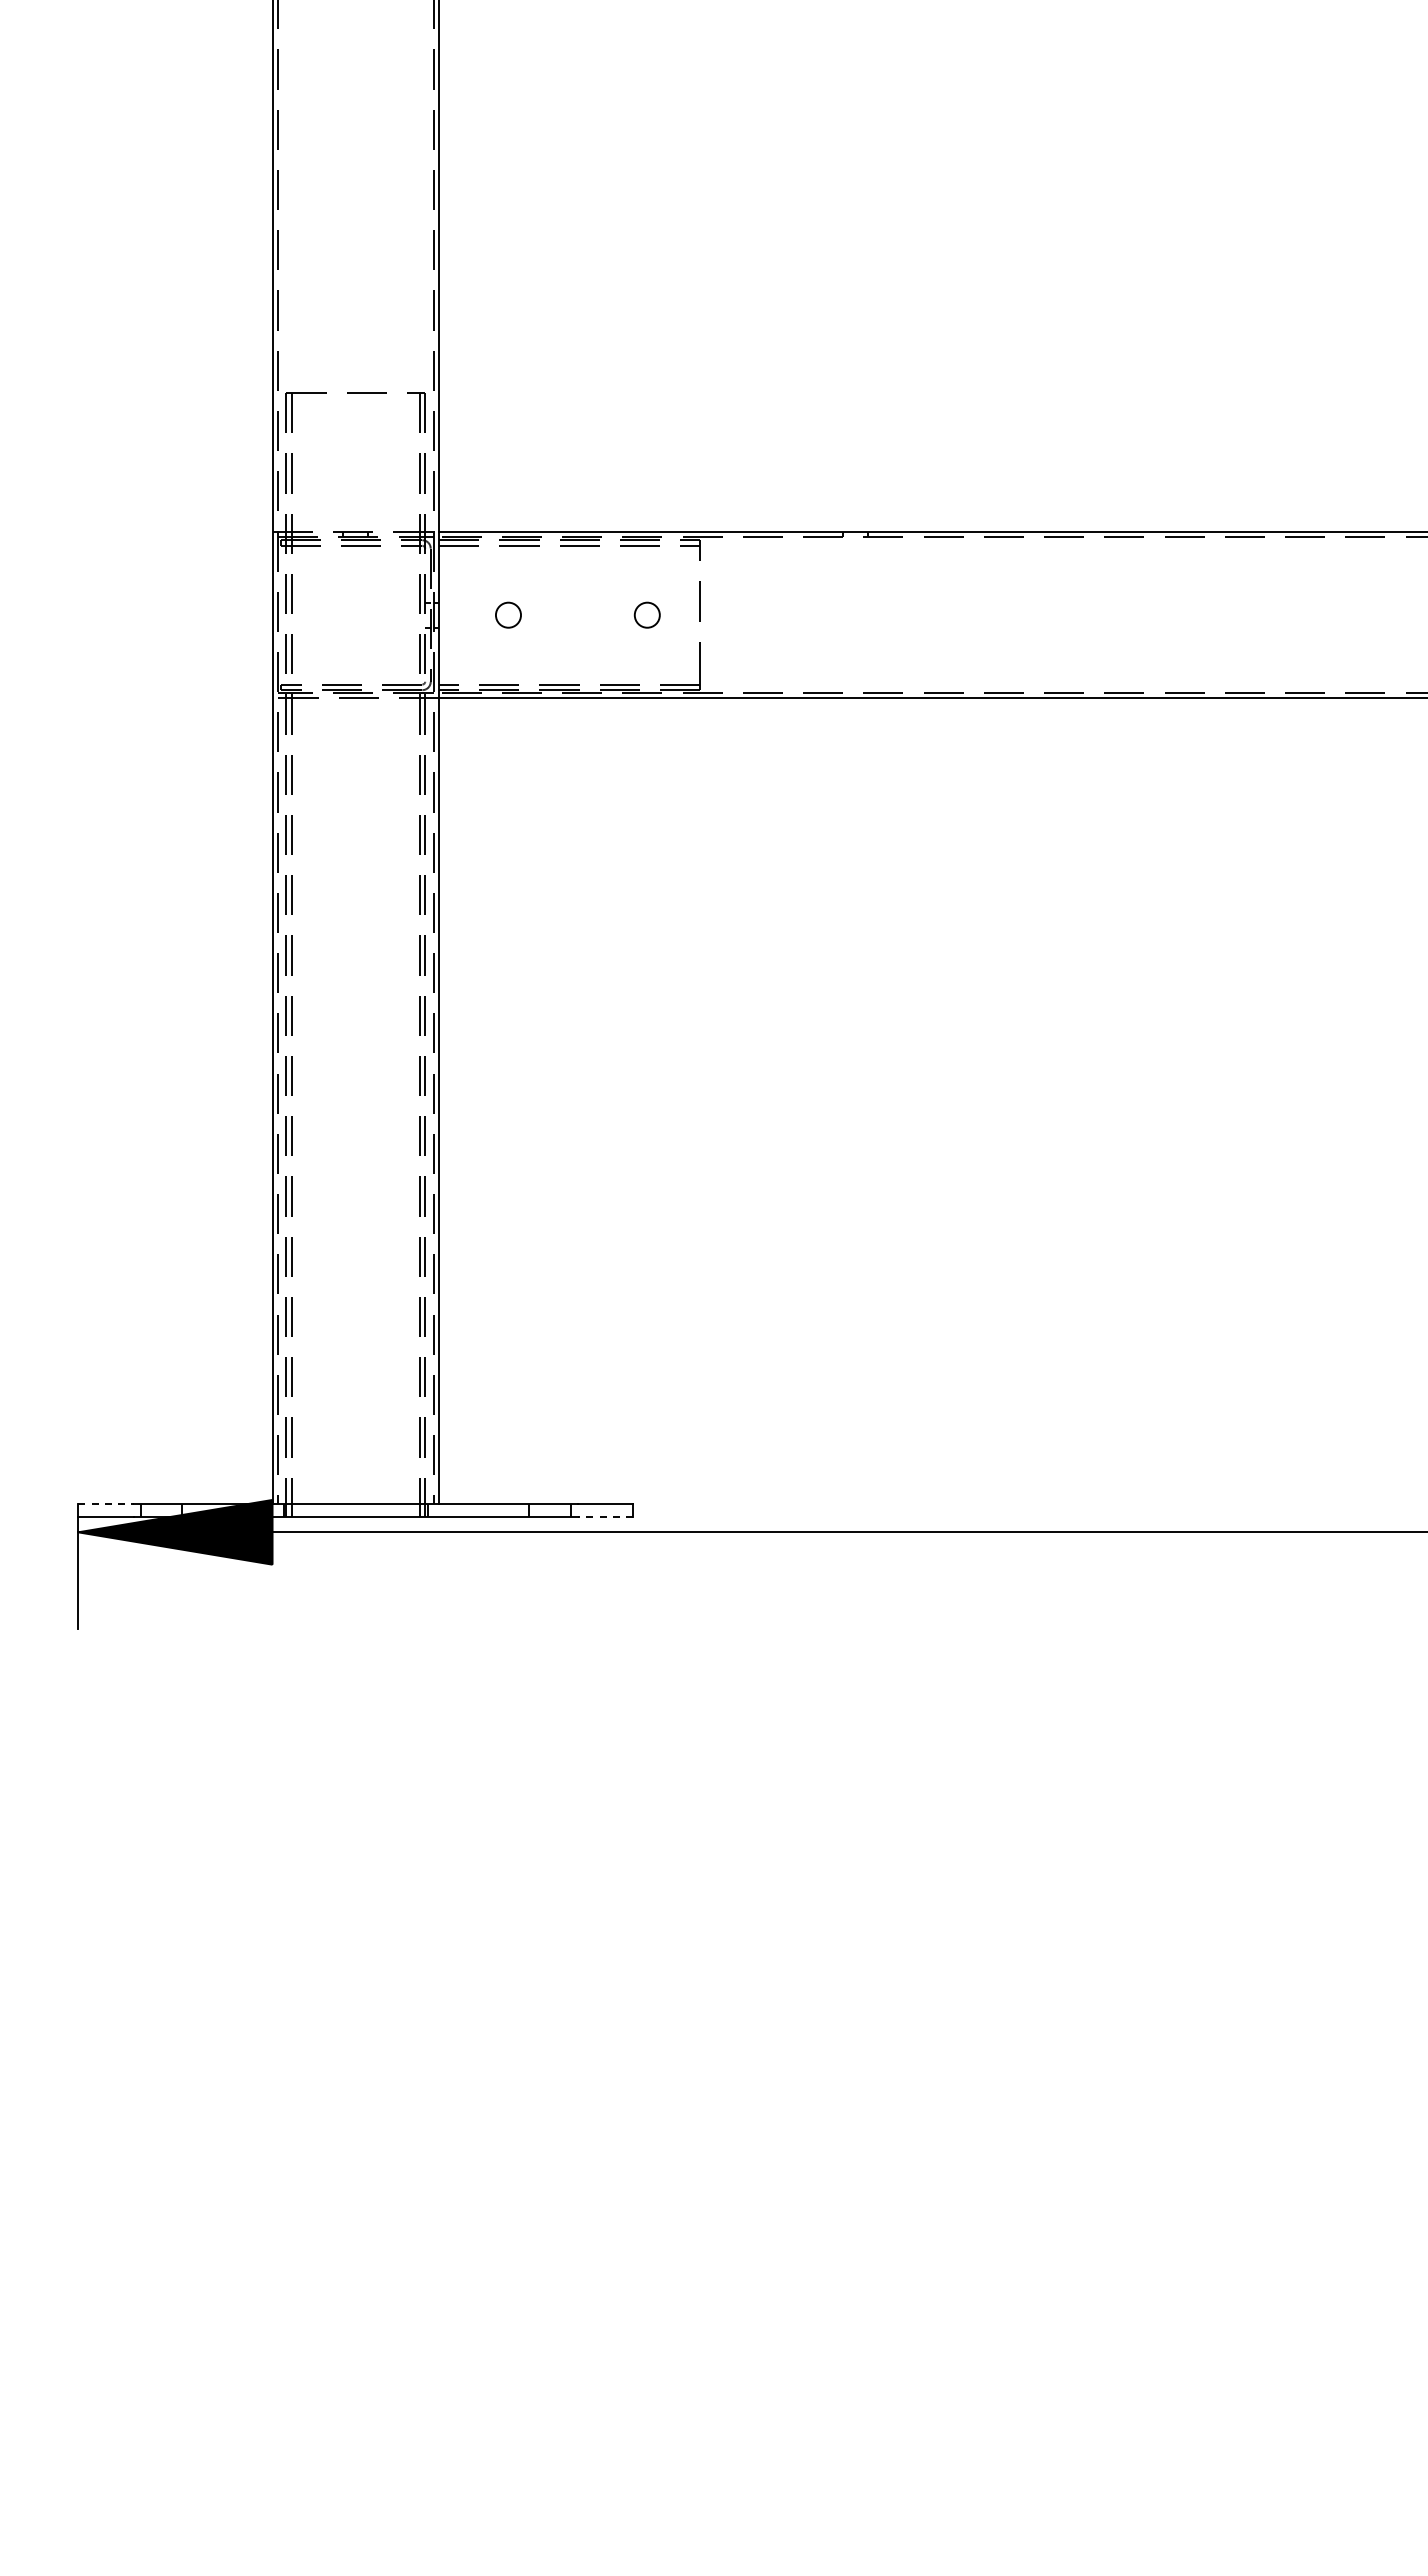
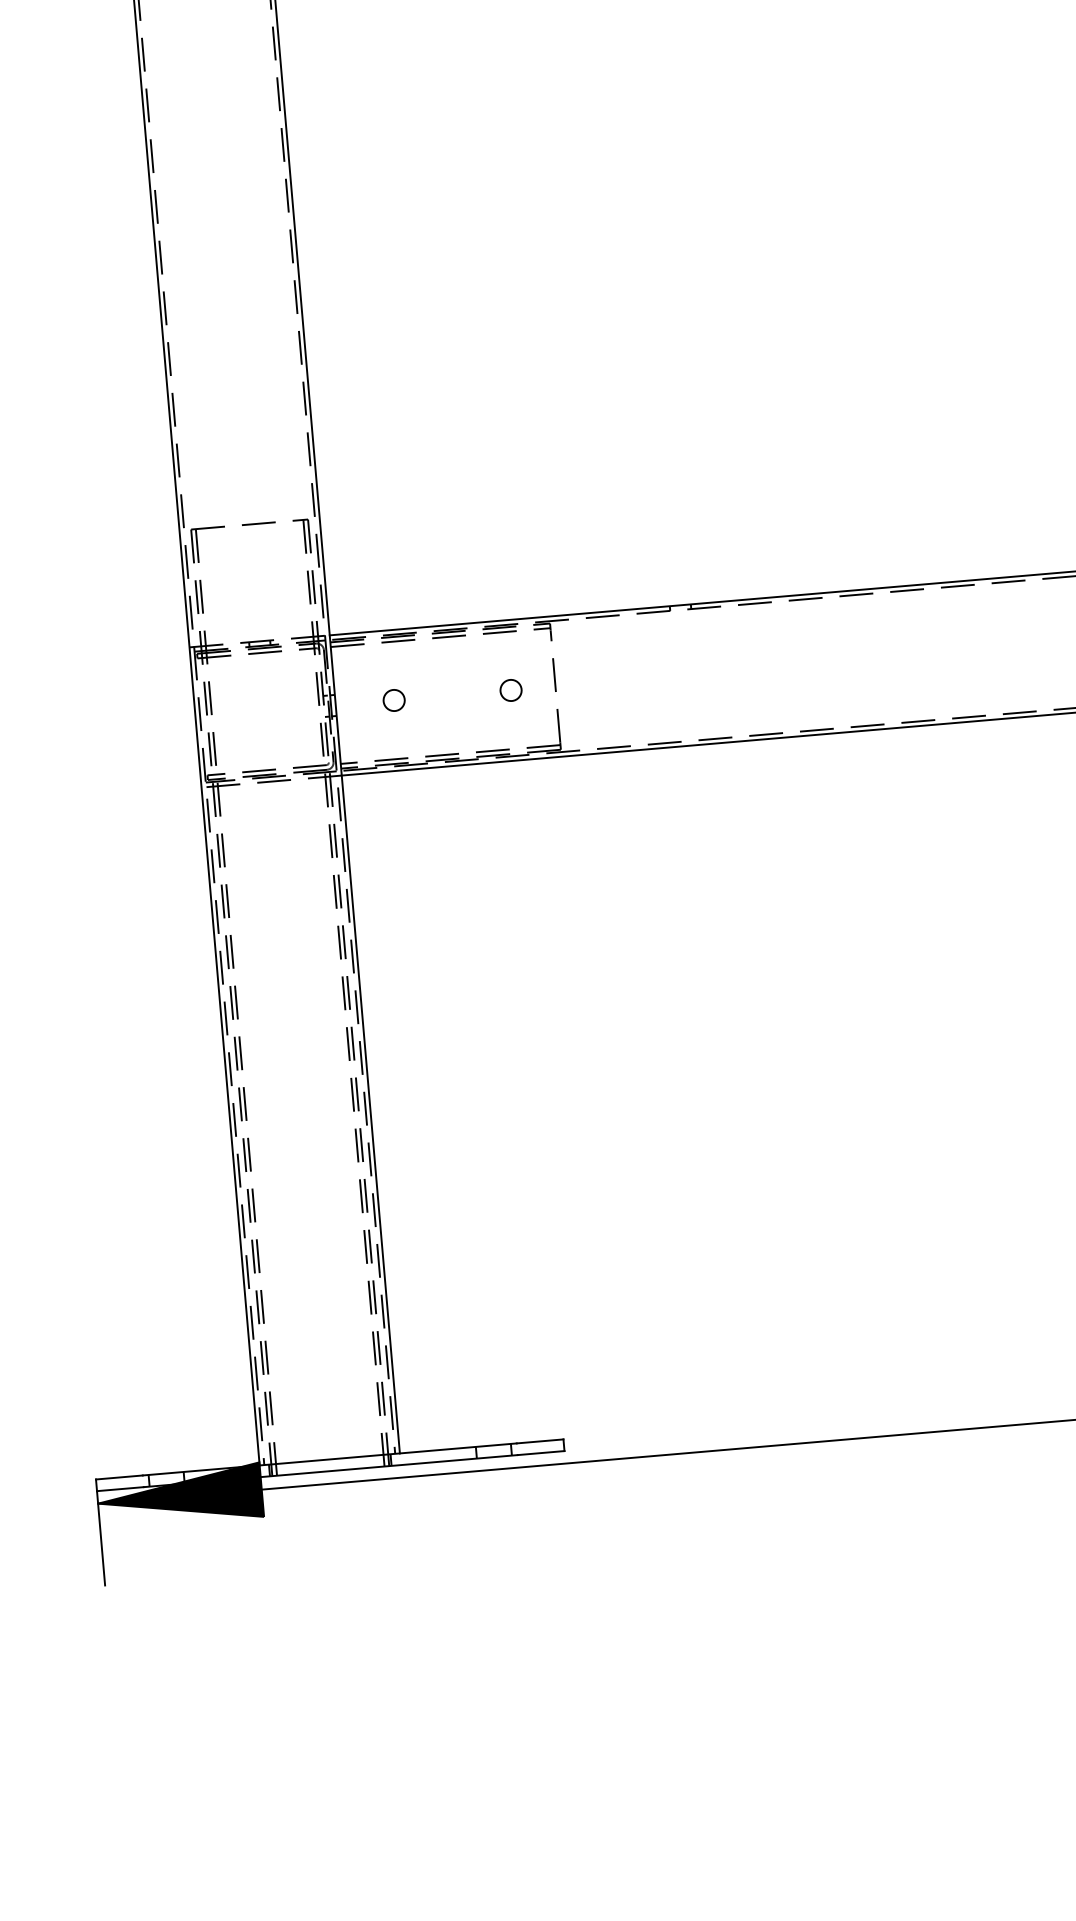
line: (105, 1503) -> (119, 1477), dashed -> solid
line: (605, 1517) -> (540, 1453), dashed -> solid

